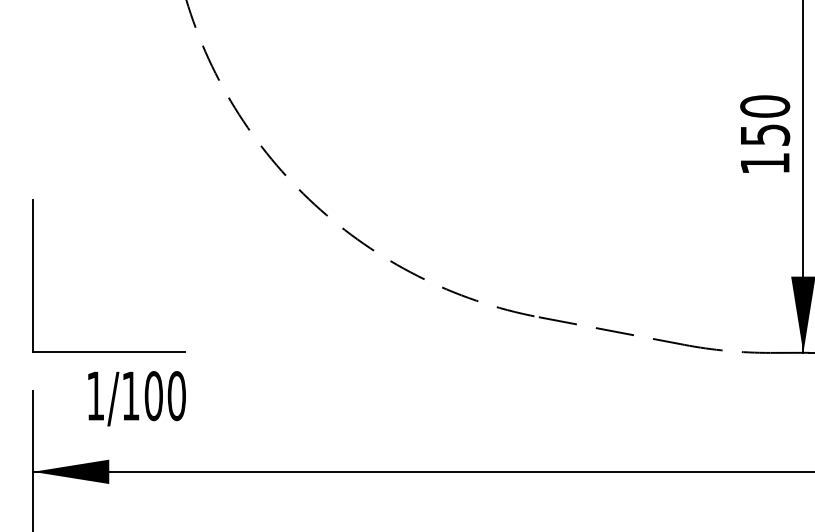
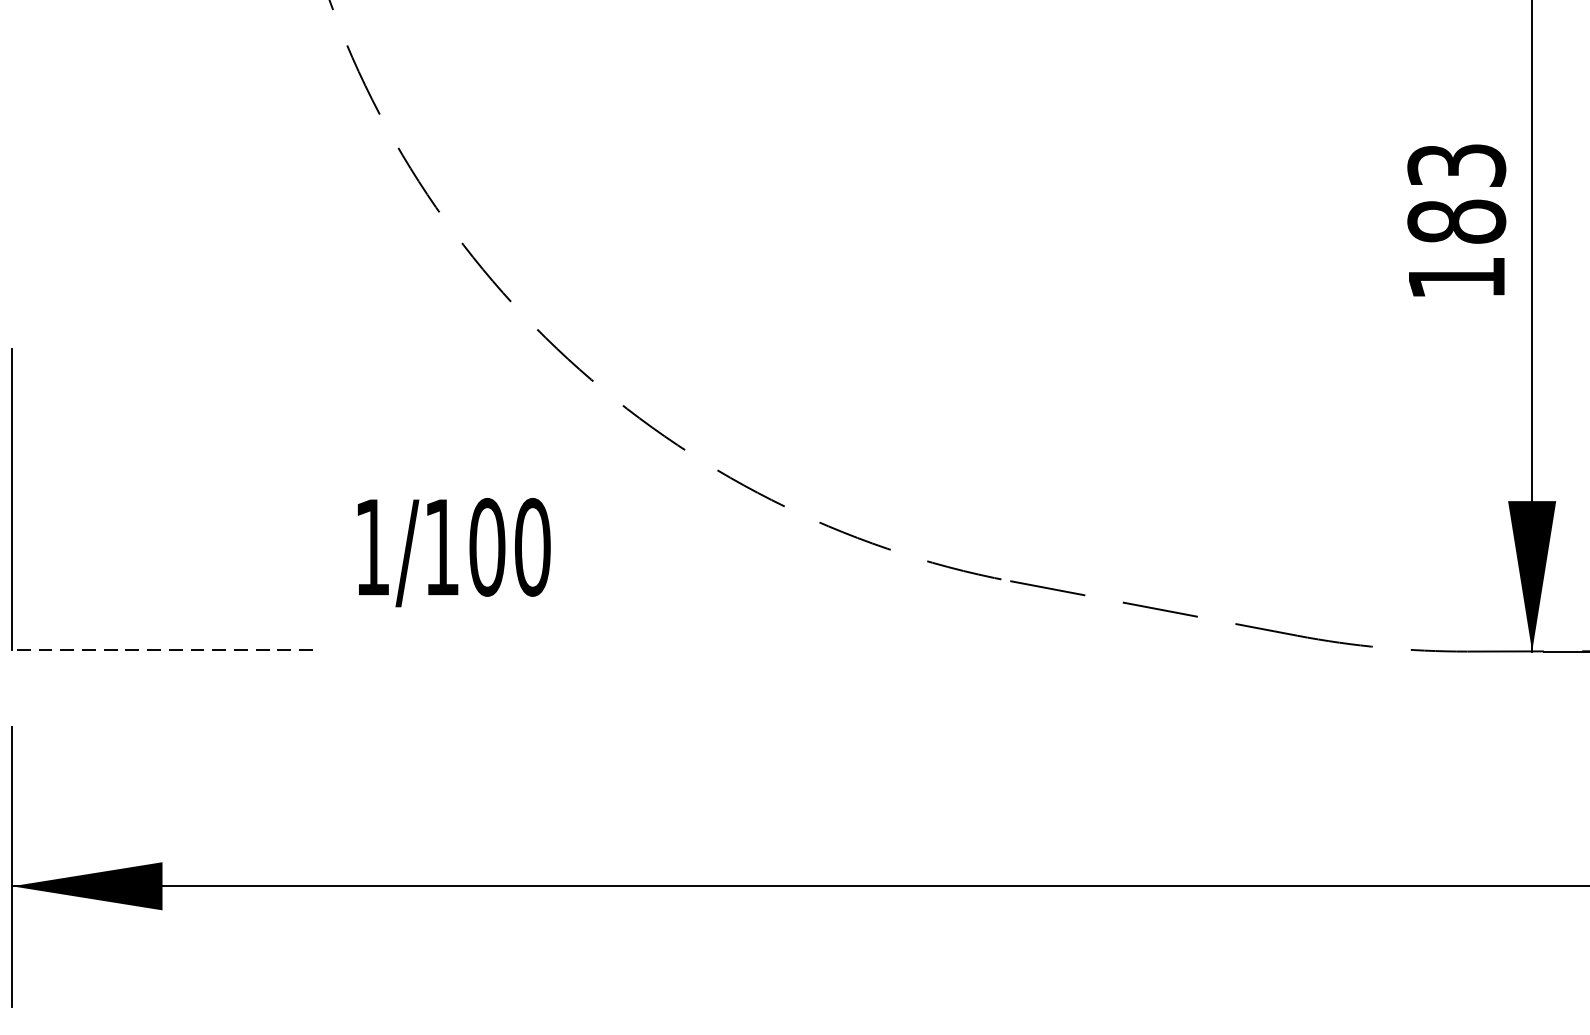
text: (765, 120) -> (1457, 193), 150 -> 183
line: (108, 352) -> (161, 650), solid -> dashed
text: (136, 398) -> (453, 552), moved

